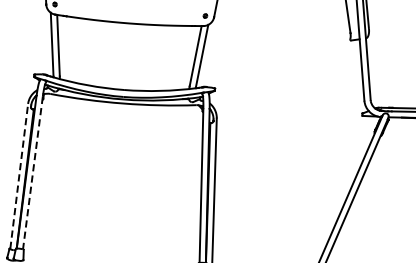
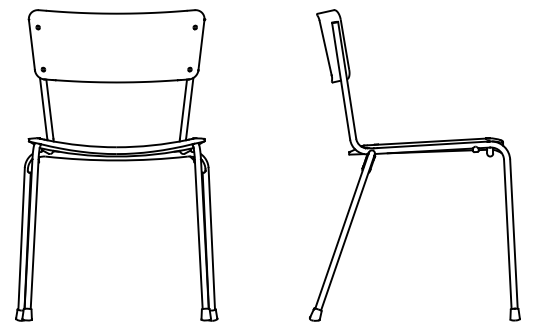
line: (32, 173) -> (34, 234), dashed -> solid
line: (19, 176) -> (21, 238), dashed -> solid

